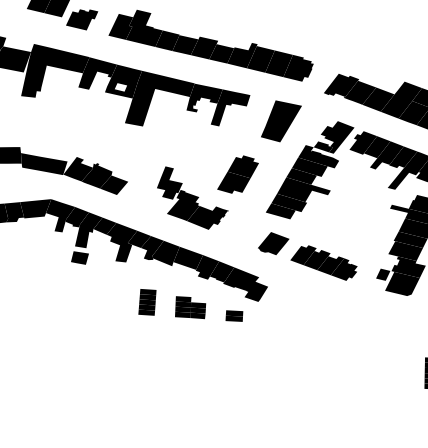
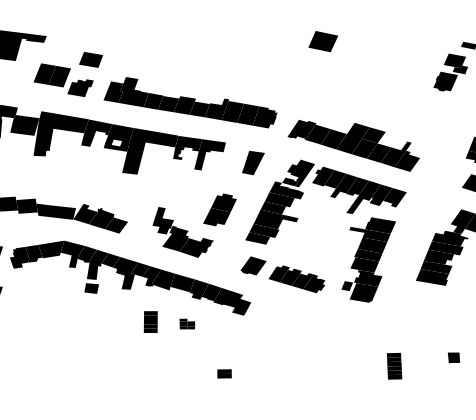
part: (281, 120) -> (253, 162), size x0.7
part: (190, 306) -> (187, 323), size x0.6
part: (234, 315) -> (224, 373), moved

